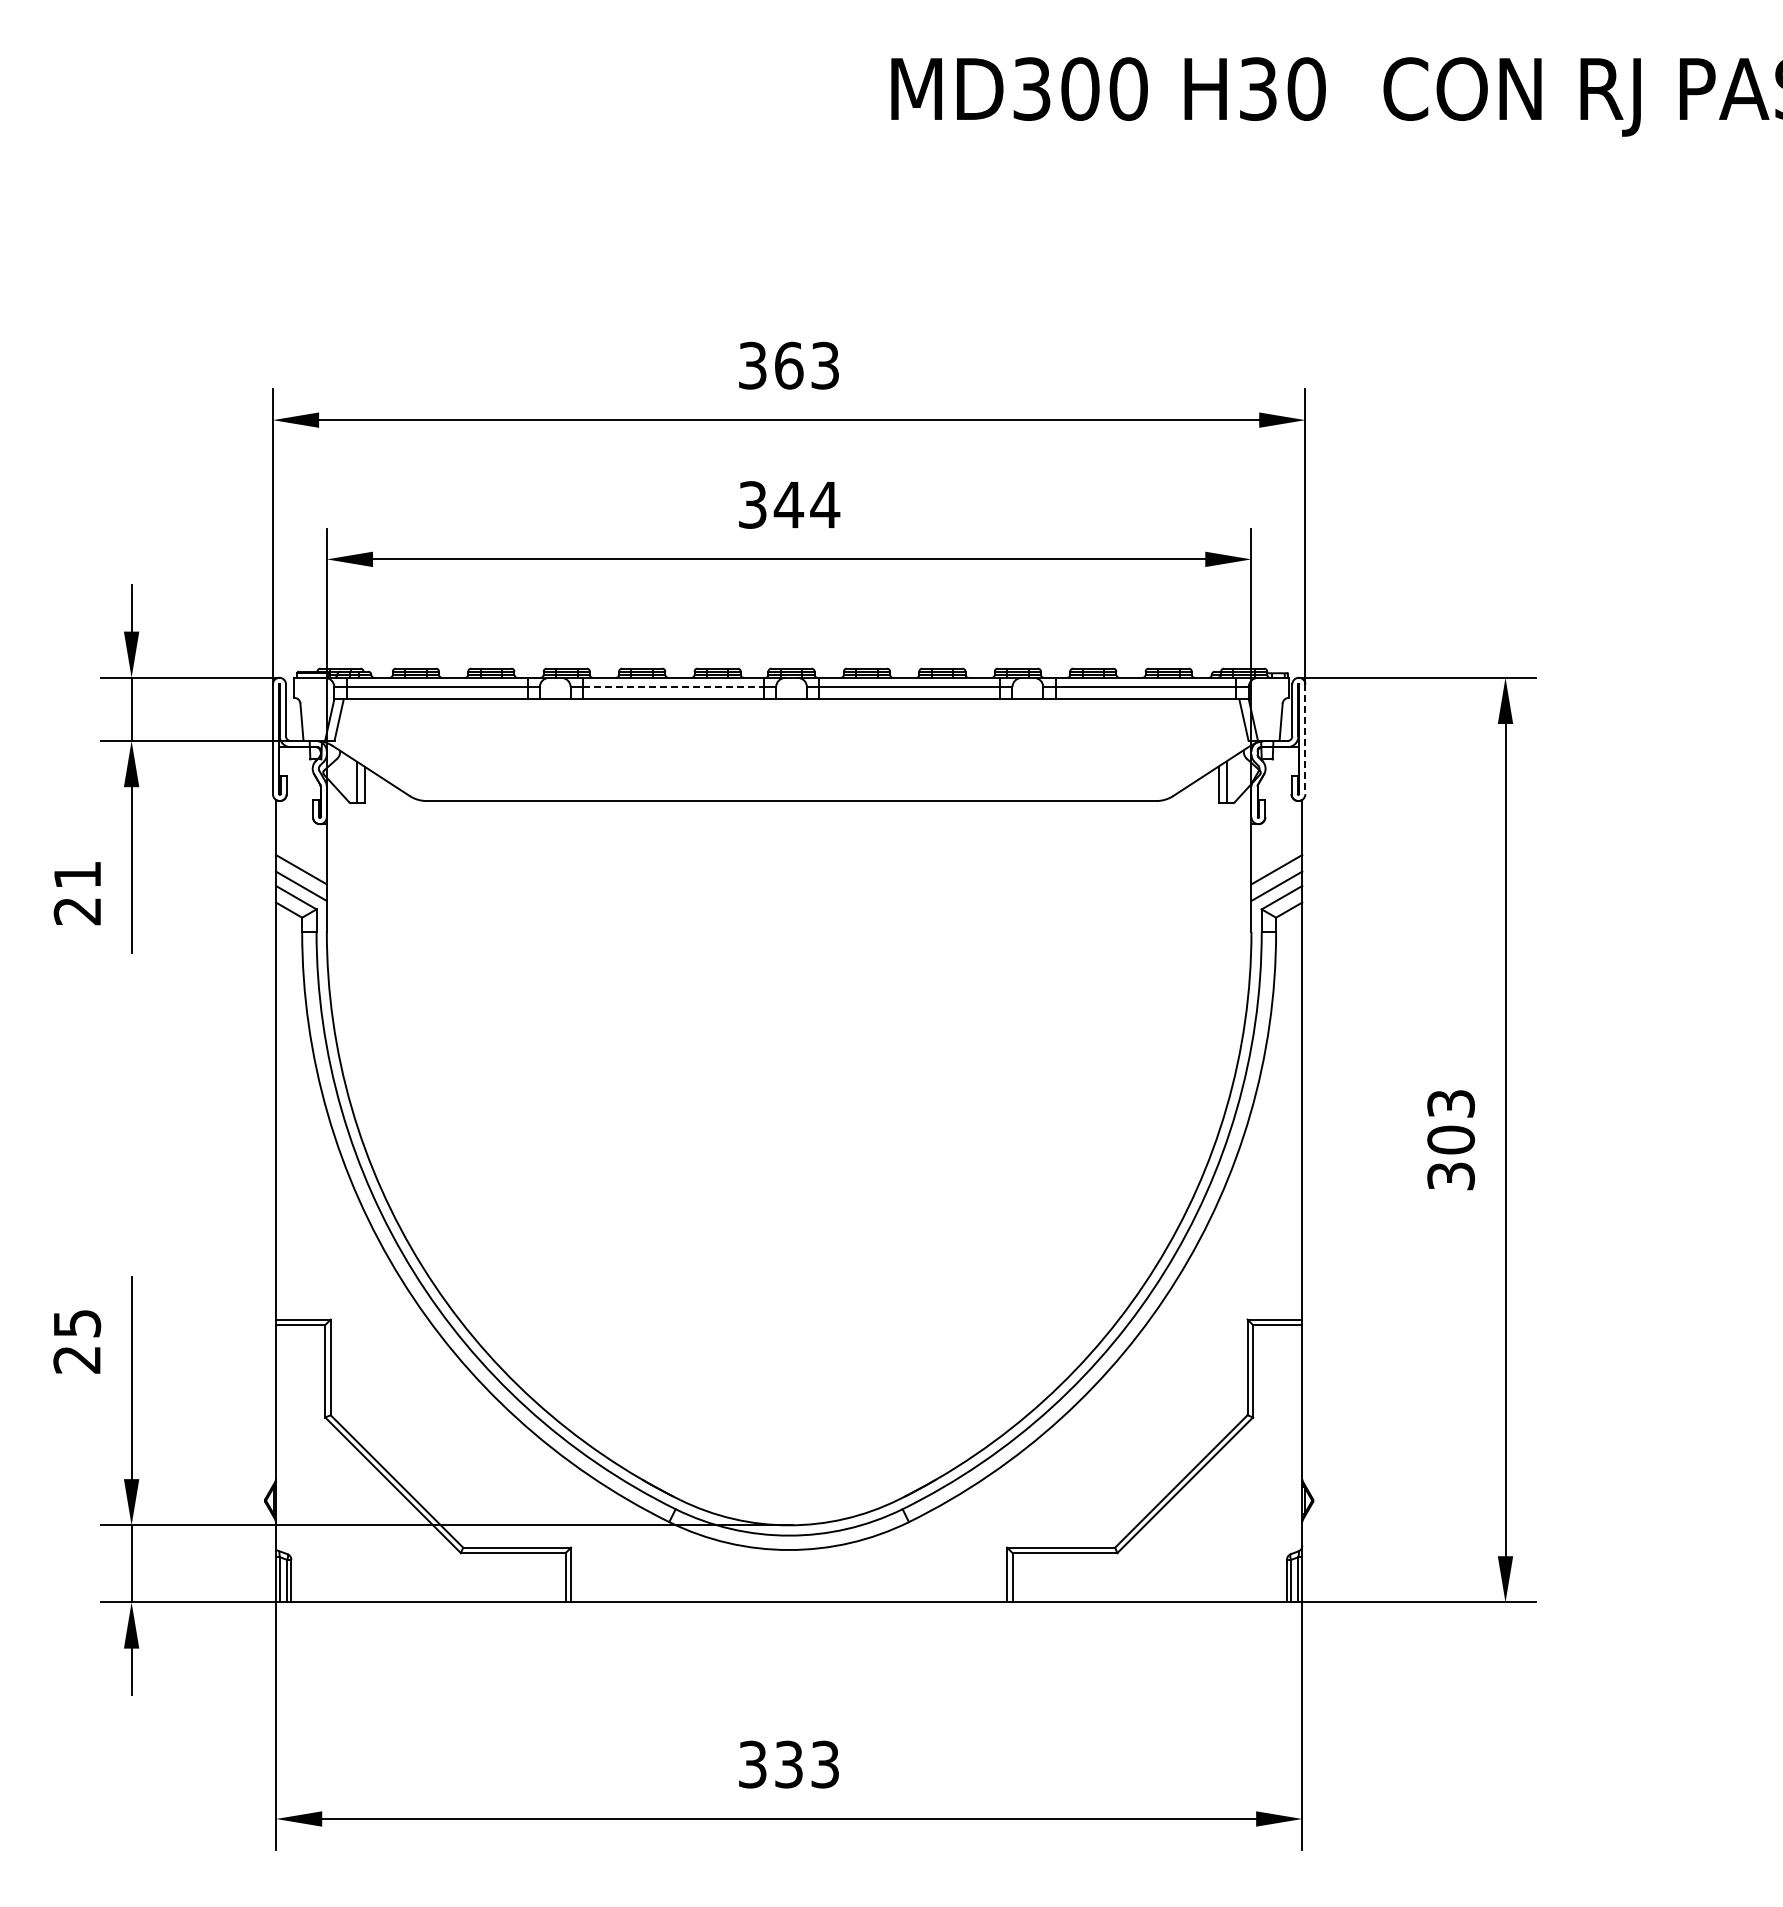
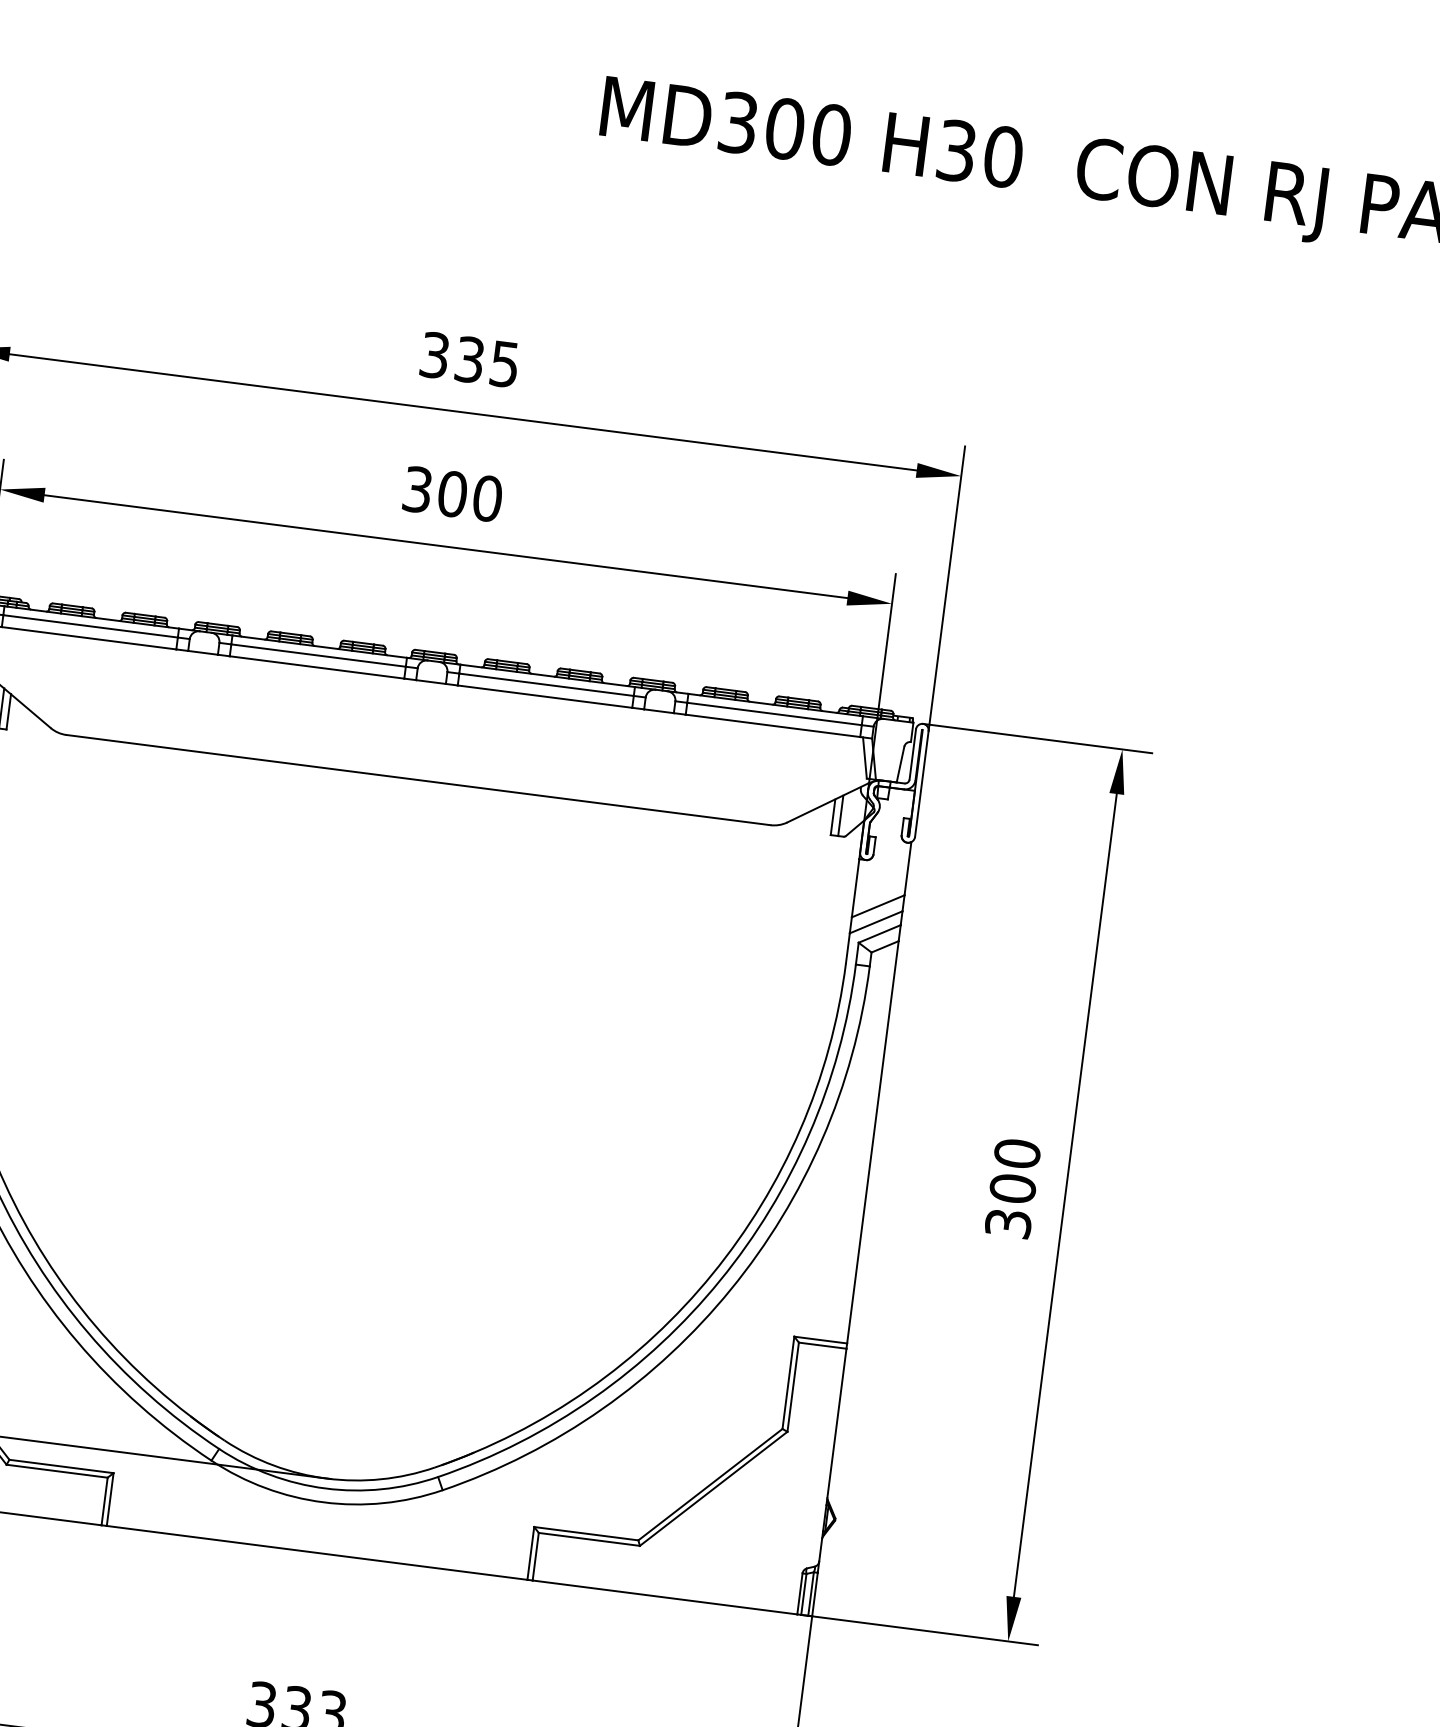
text: (806, 365) -> (486, 361), 363 -> 335
text: (806, 504) -> (469, 495), 344 -> 300
line: (673, 687) -> (318, 655), dashed -> solid
line: (1305, 739) -> (921, 784), dashed -> solid
text: (1451, 1103) -> (1017, 1153), 303 -> 300

